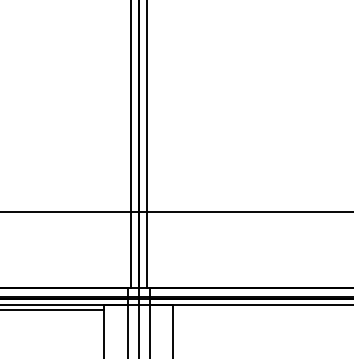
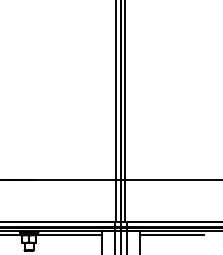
line: (231, 310) -> (171, 234), added

